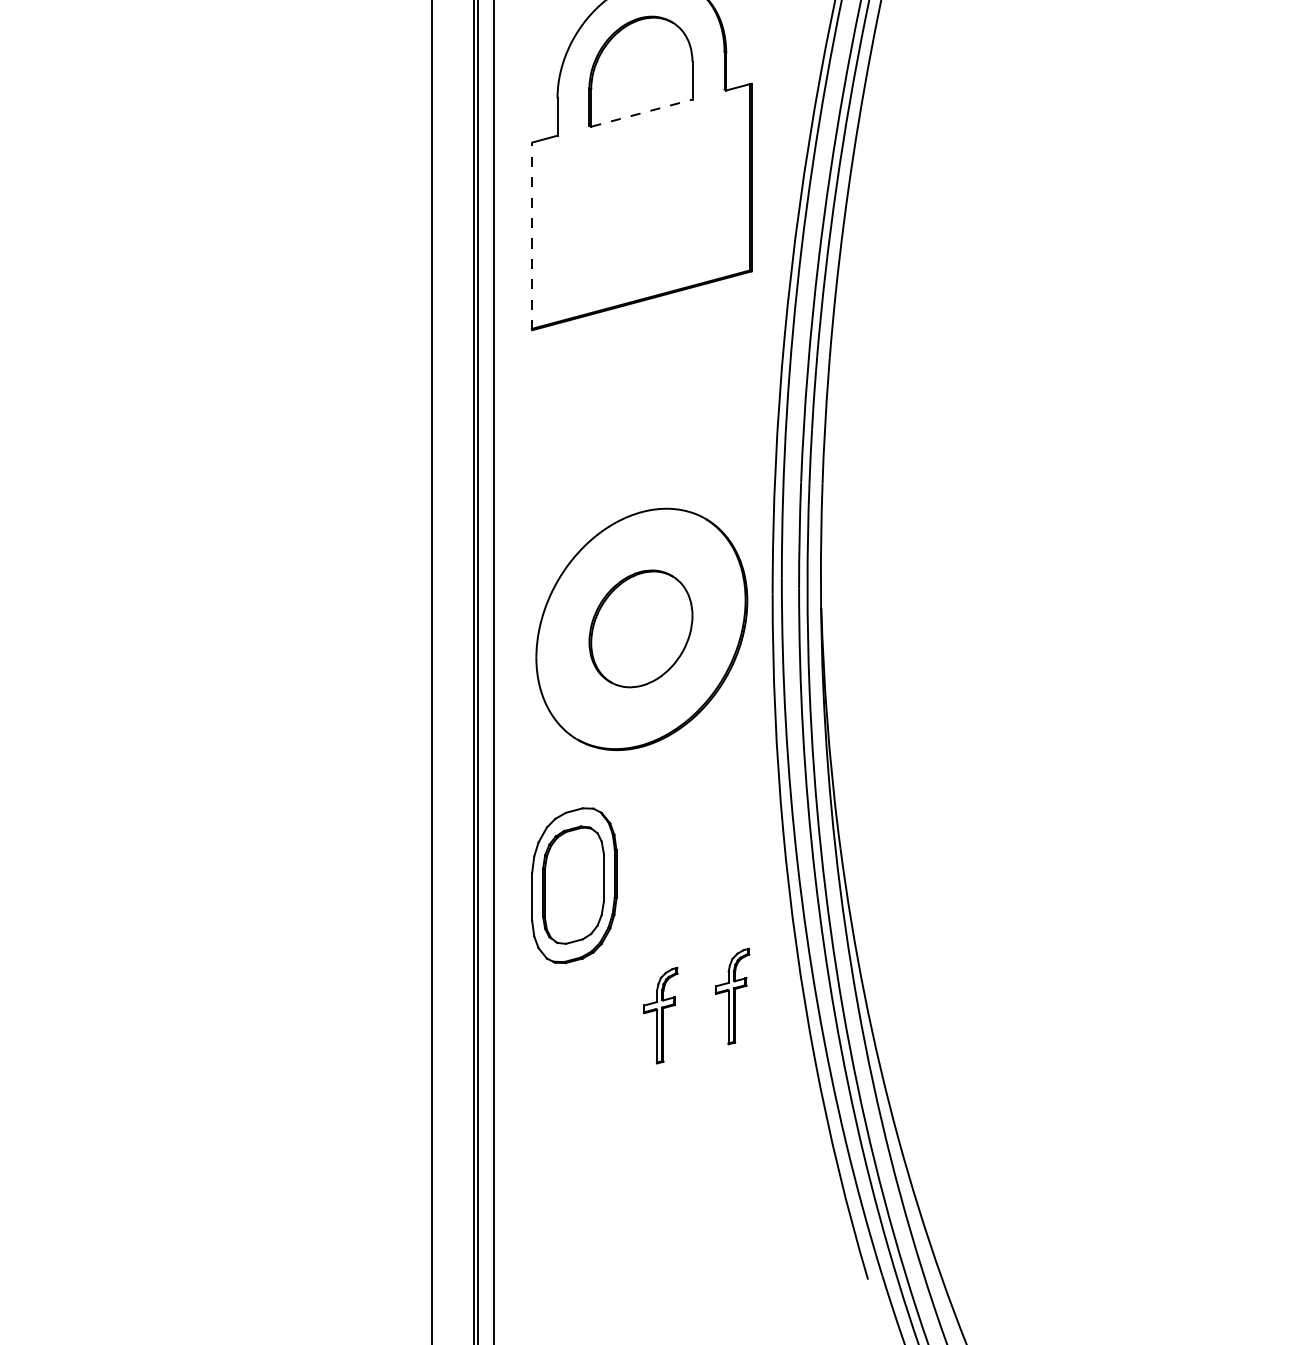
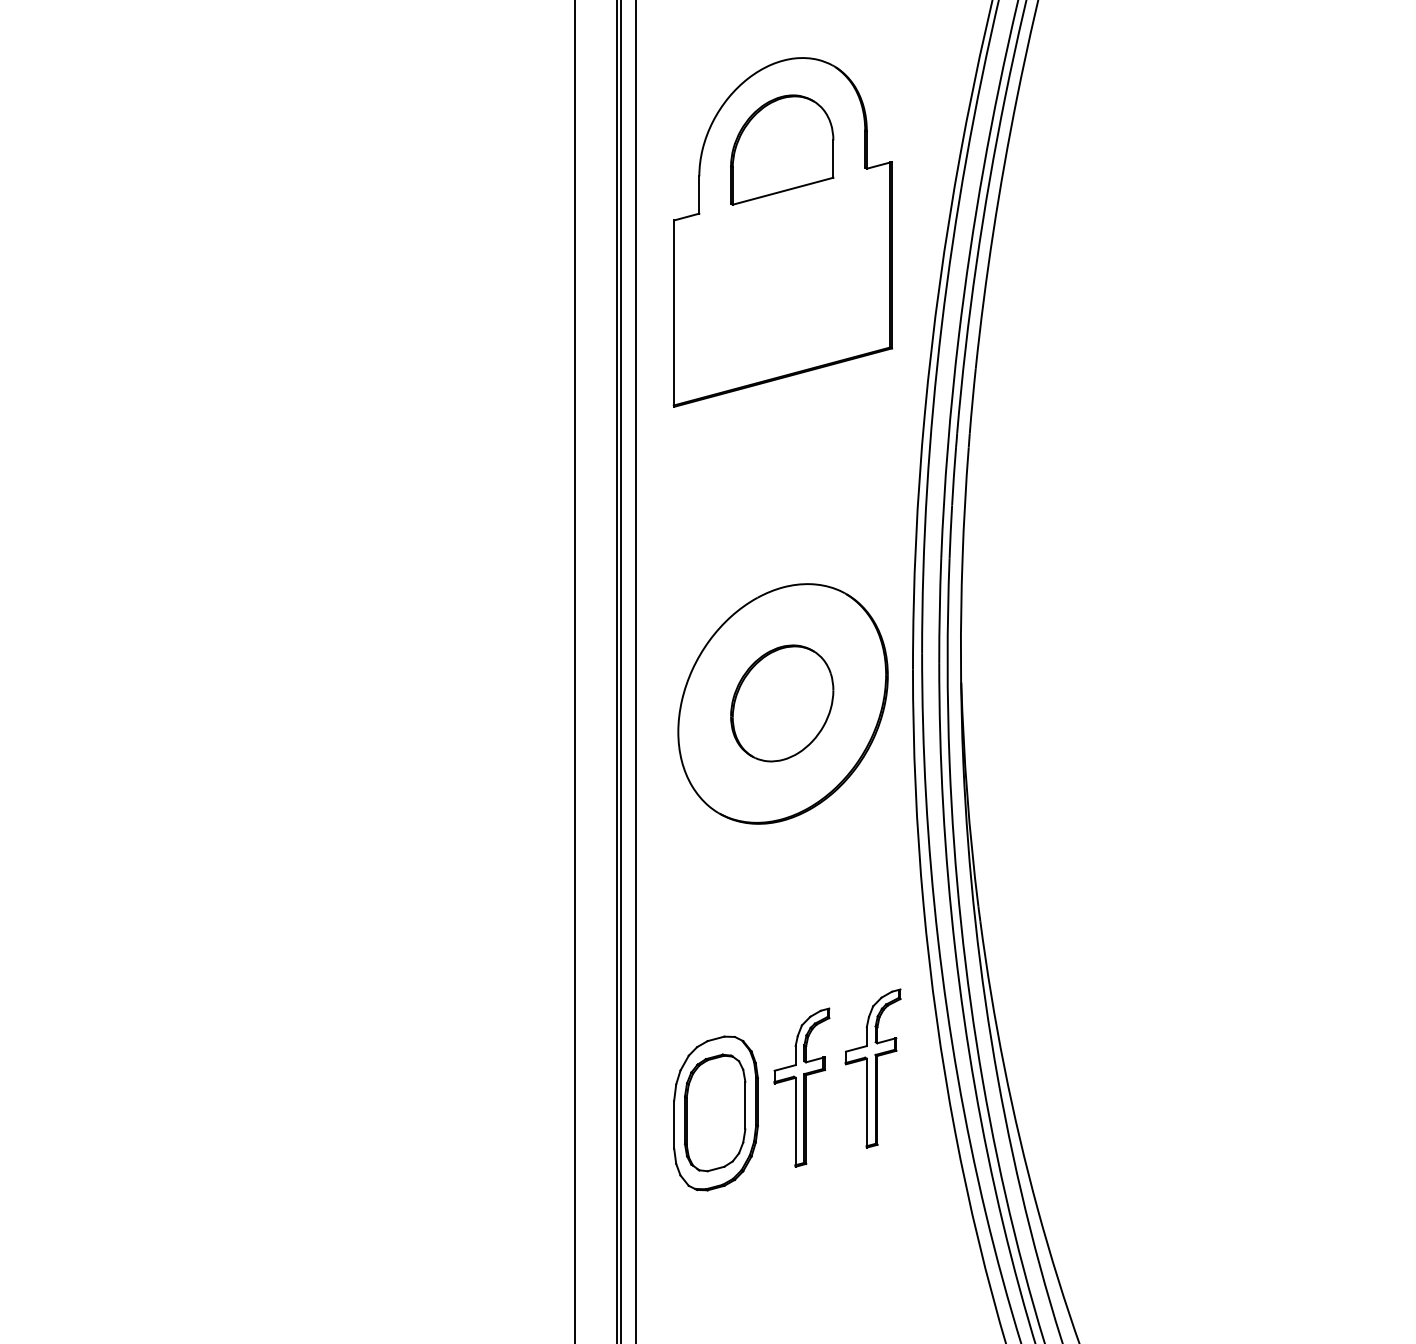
line: (642, 113) -> (783, 191), dashed -> solid
line: (532, 236) -> (674, 313), dashed -> solid
part: (573, 885) -> (715, 1113), moved
part: (731, 996) -> (872, 1068), size x1.67
part: (660, 1015) -> (801, 1087), size x1.67

